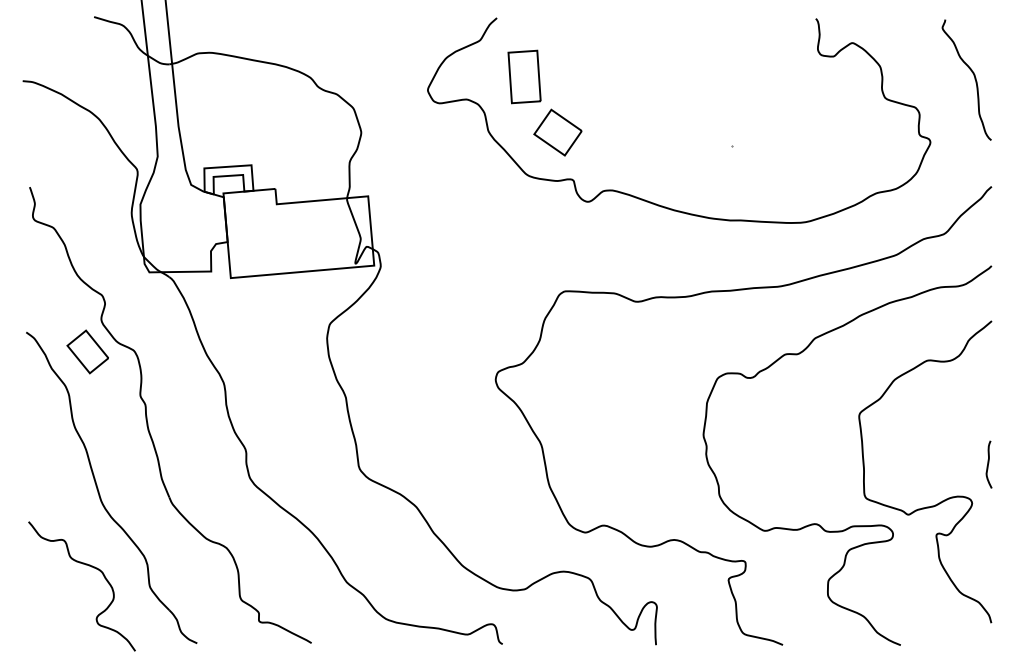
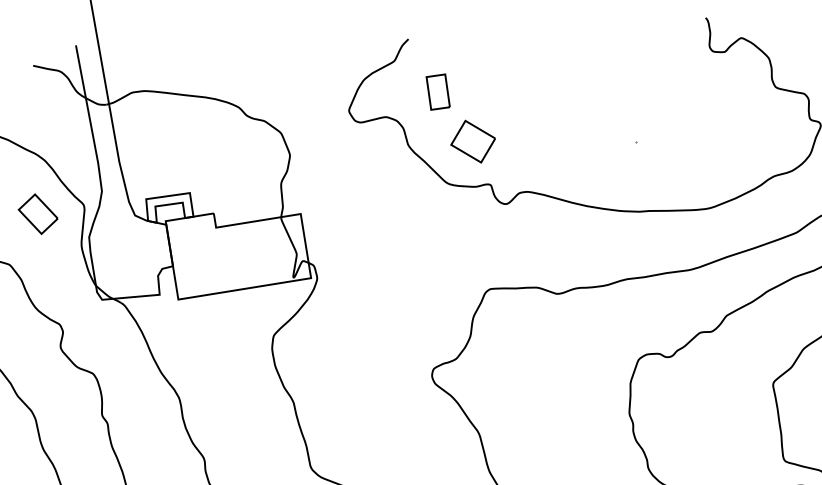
part: (524, 76) -> (438, 91), size x0.7
part: (87, 351) -> (37, 213), moved

